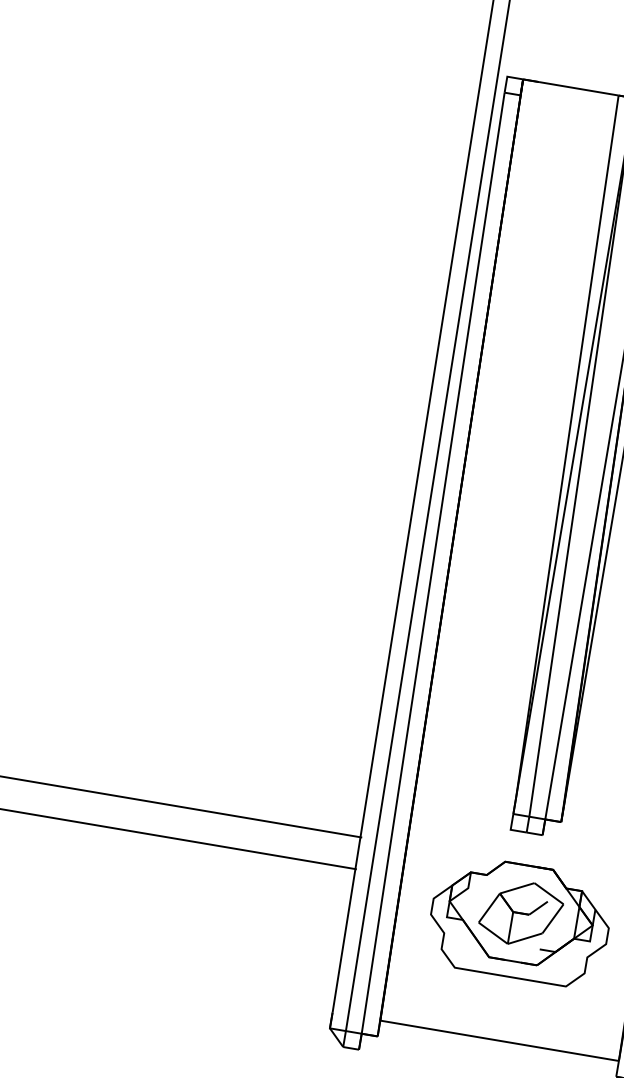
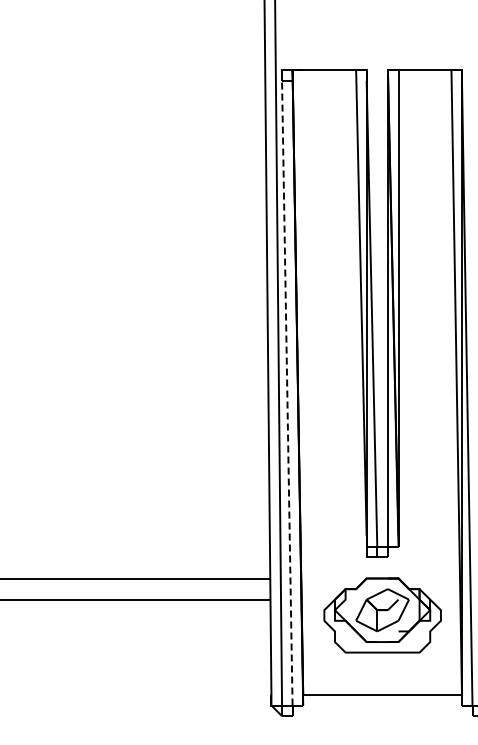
line: (433, 562) -> (287, 392), solid -> dashed

